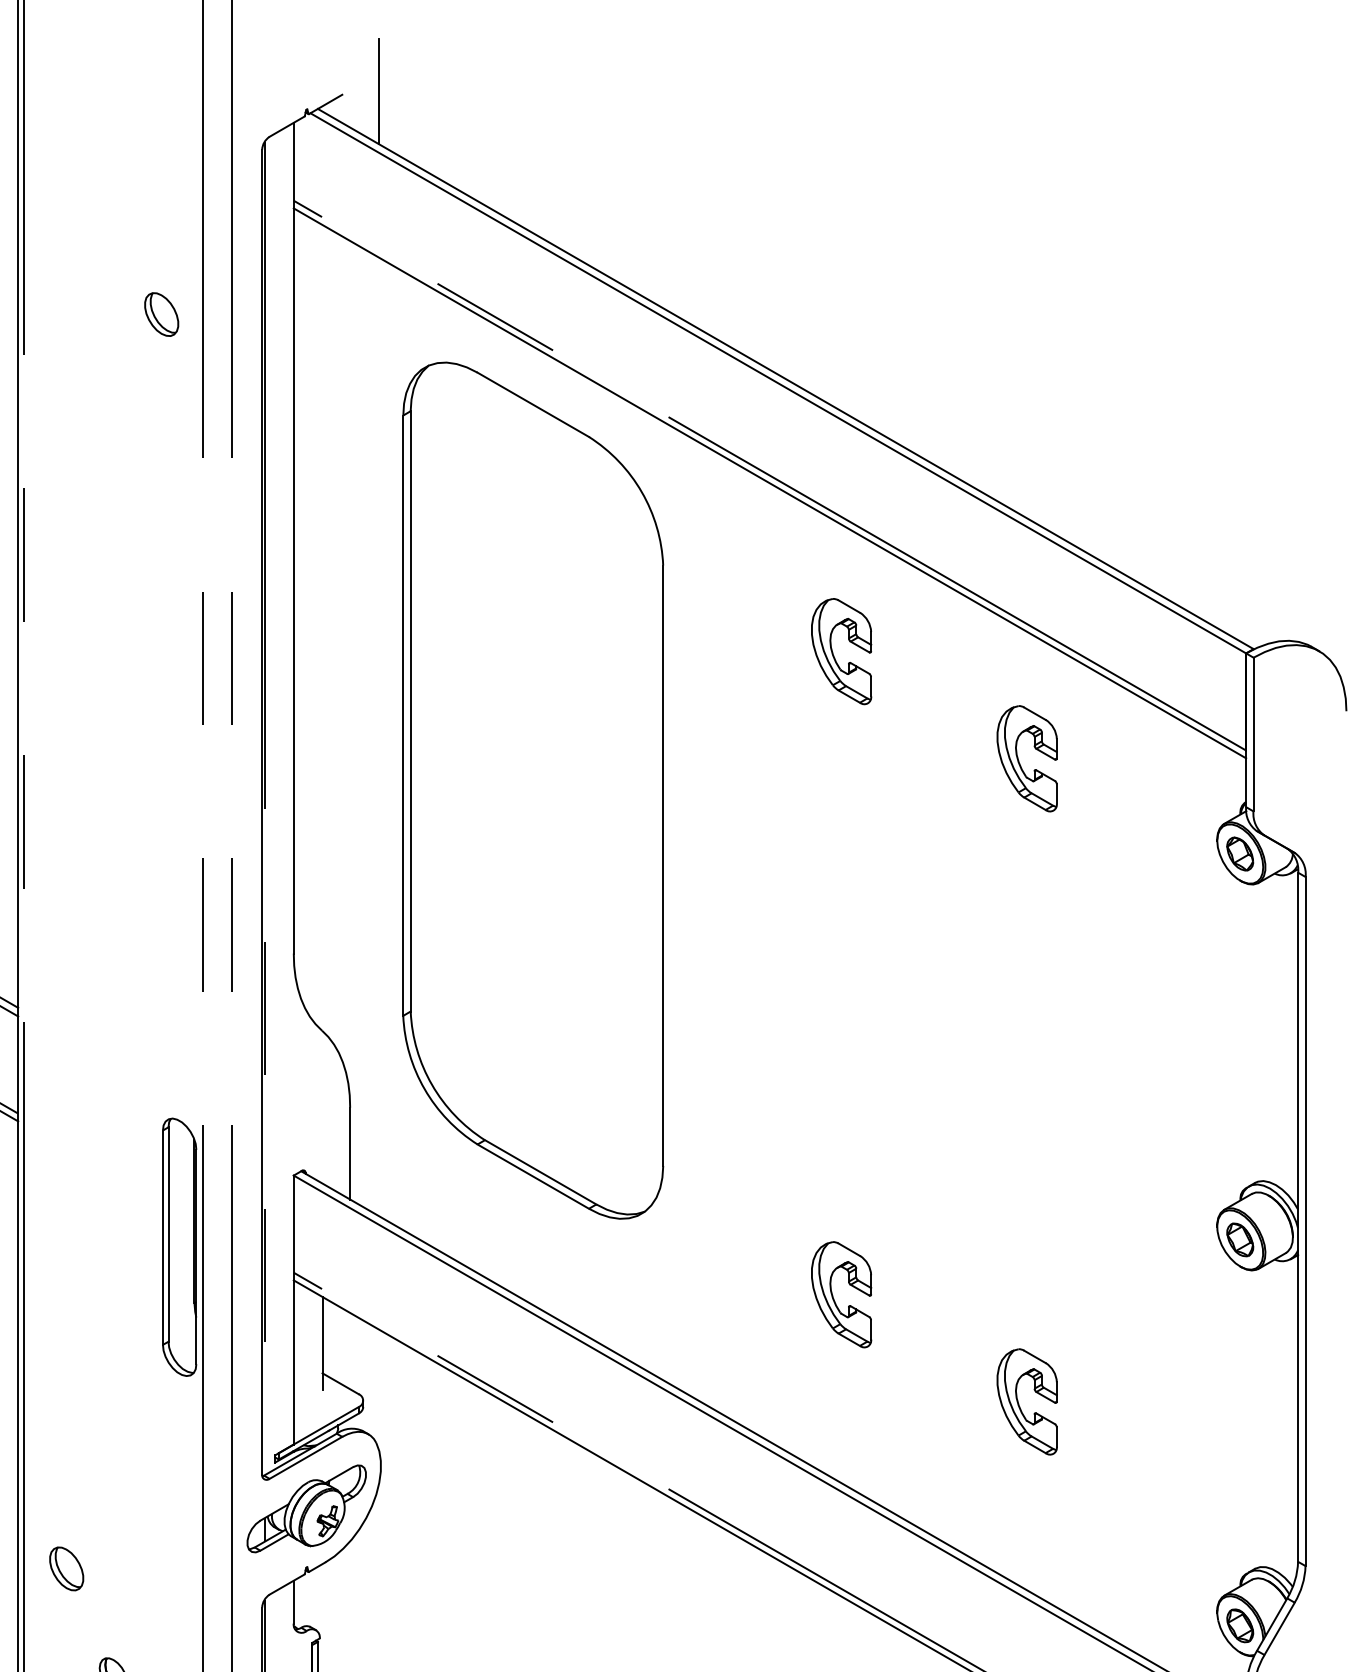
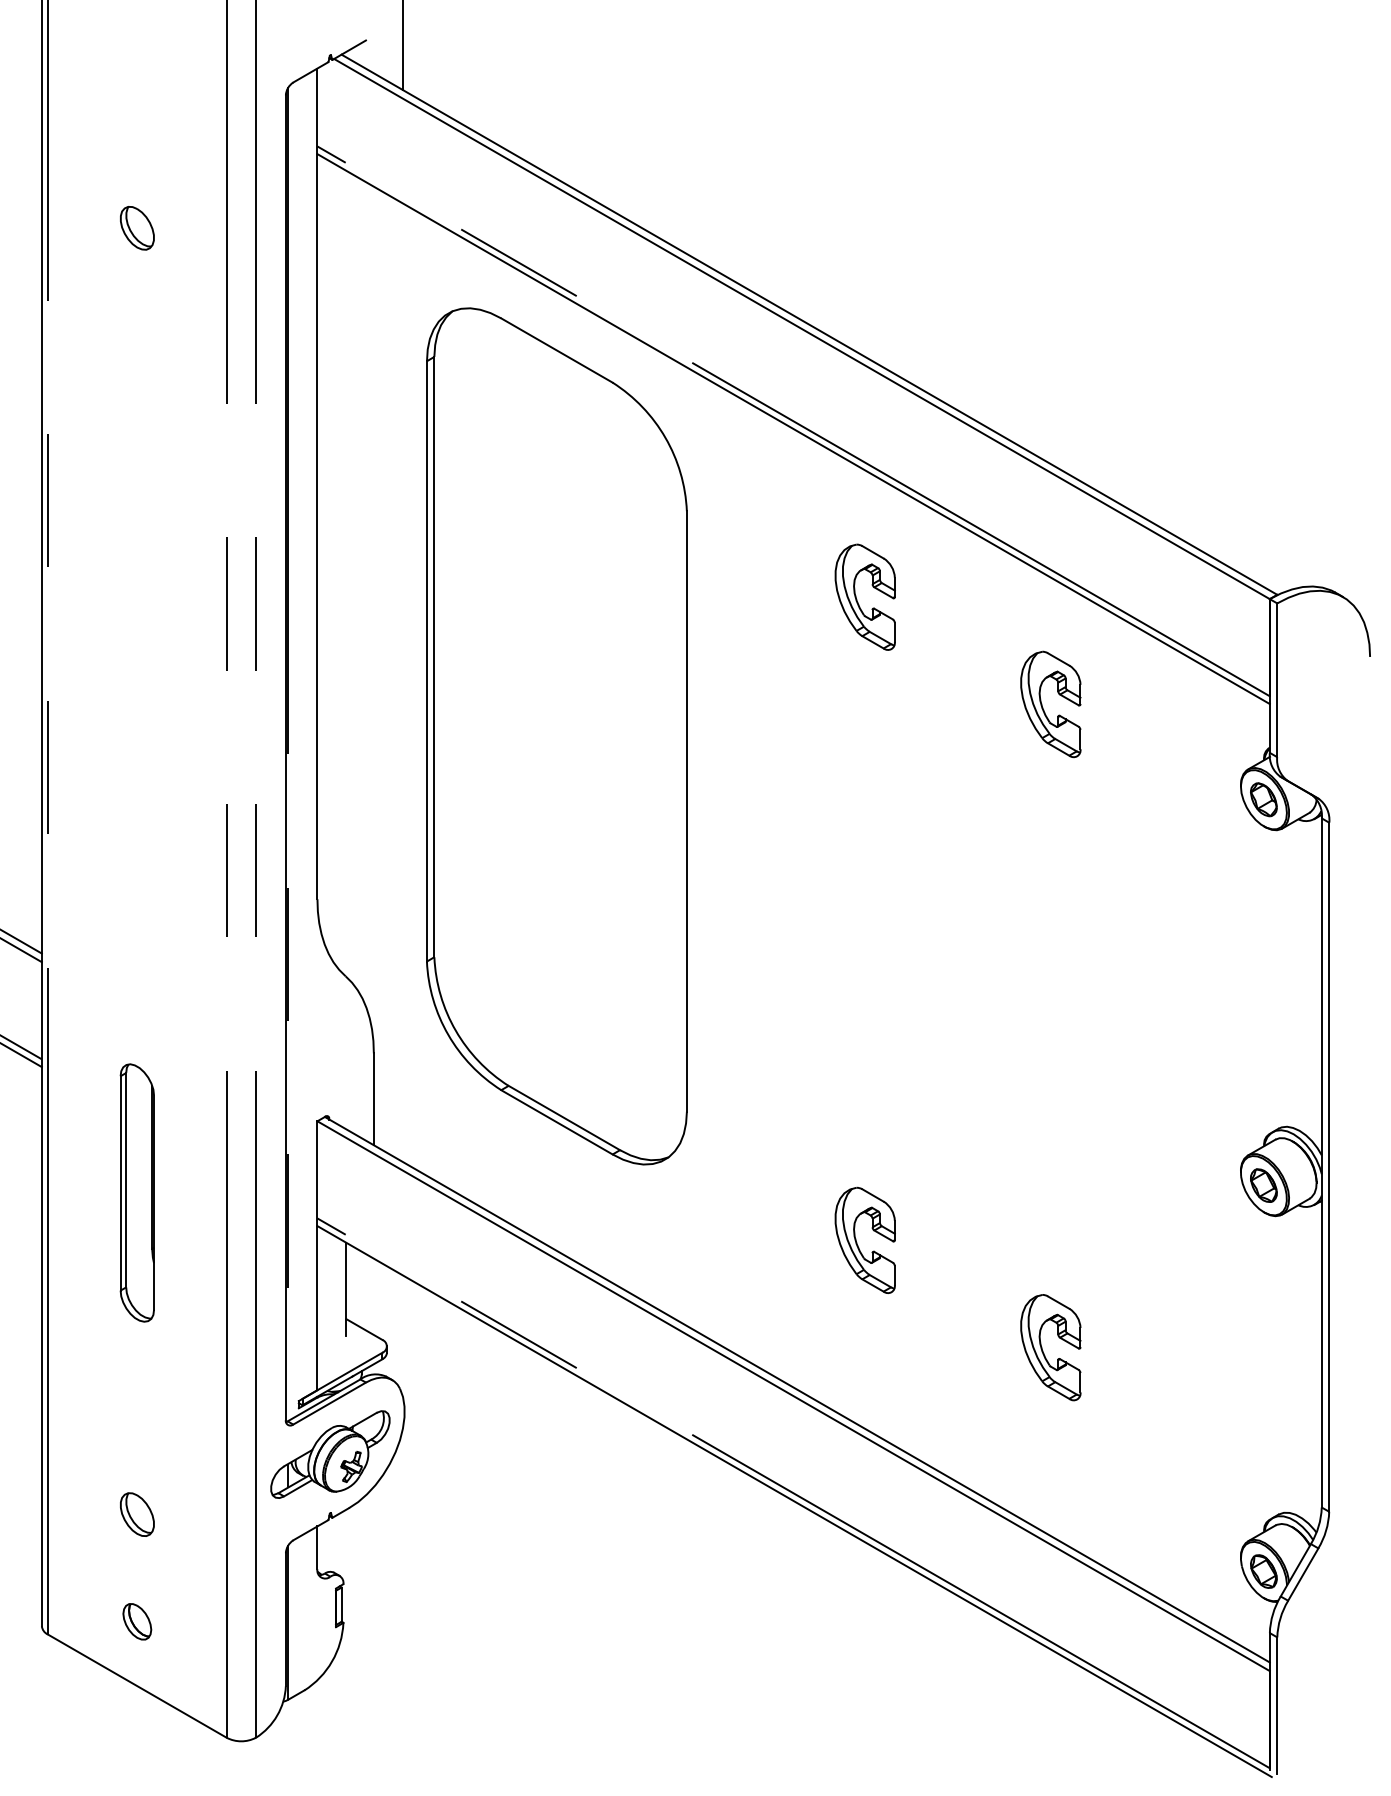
part: (161, 314) -> (137, 228), moved
part: (178, 1246) -> (136, 1192), moved
part: (66, 1568) -> (137, 1514), moved

